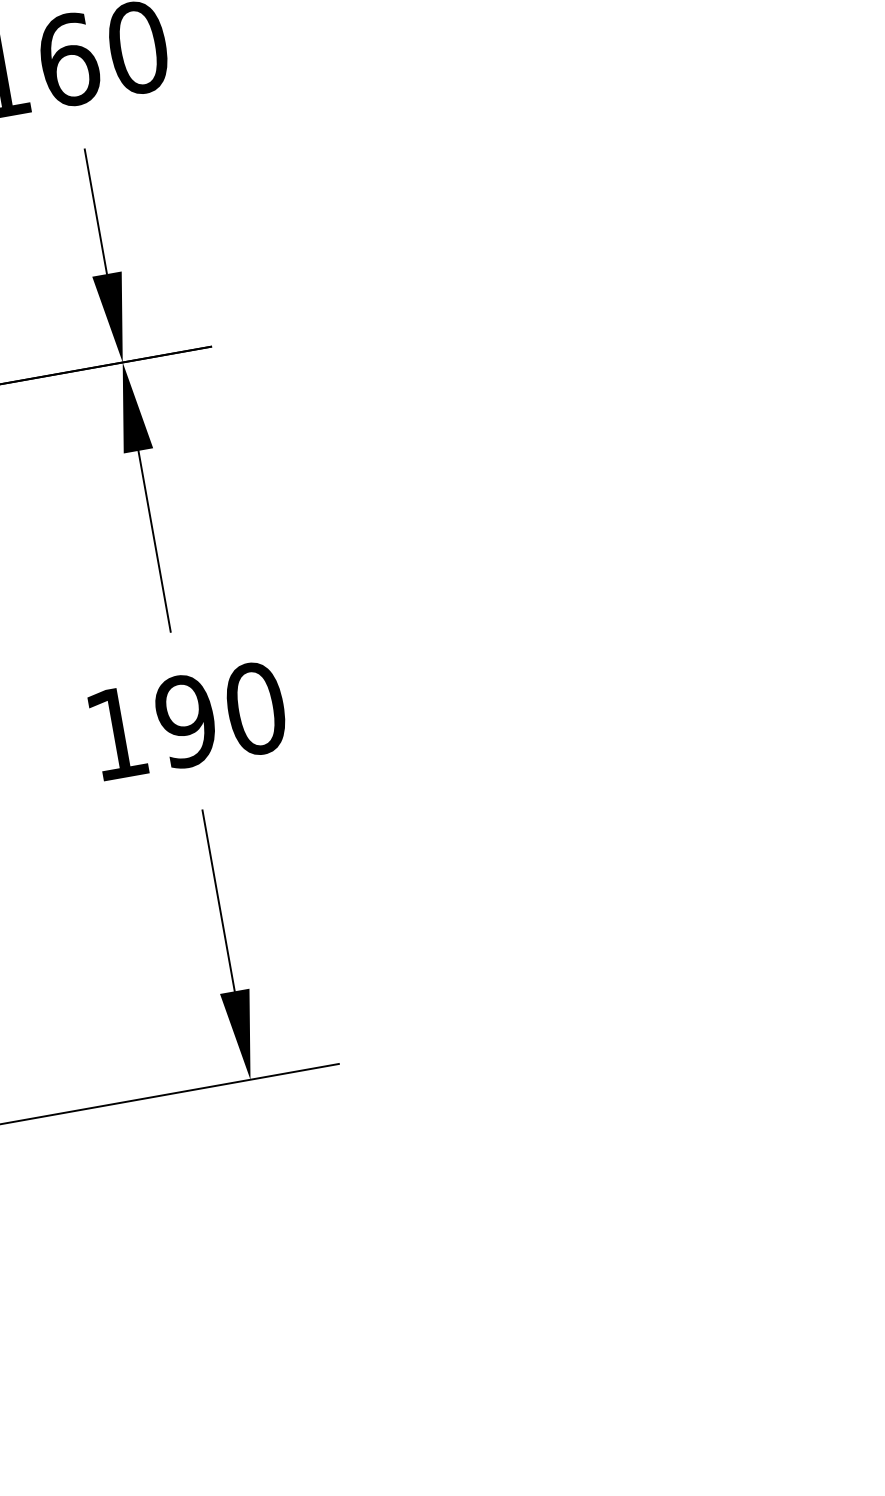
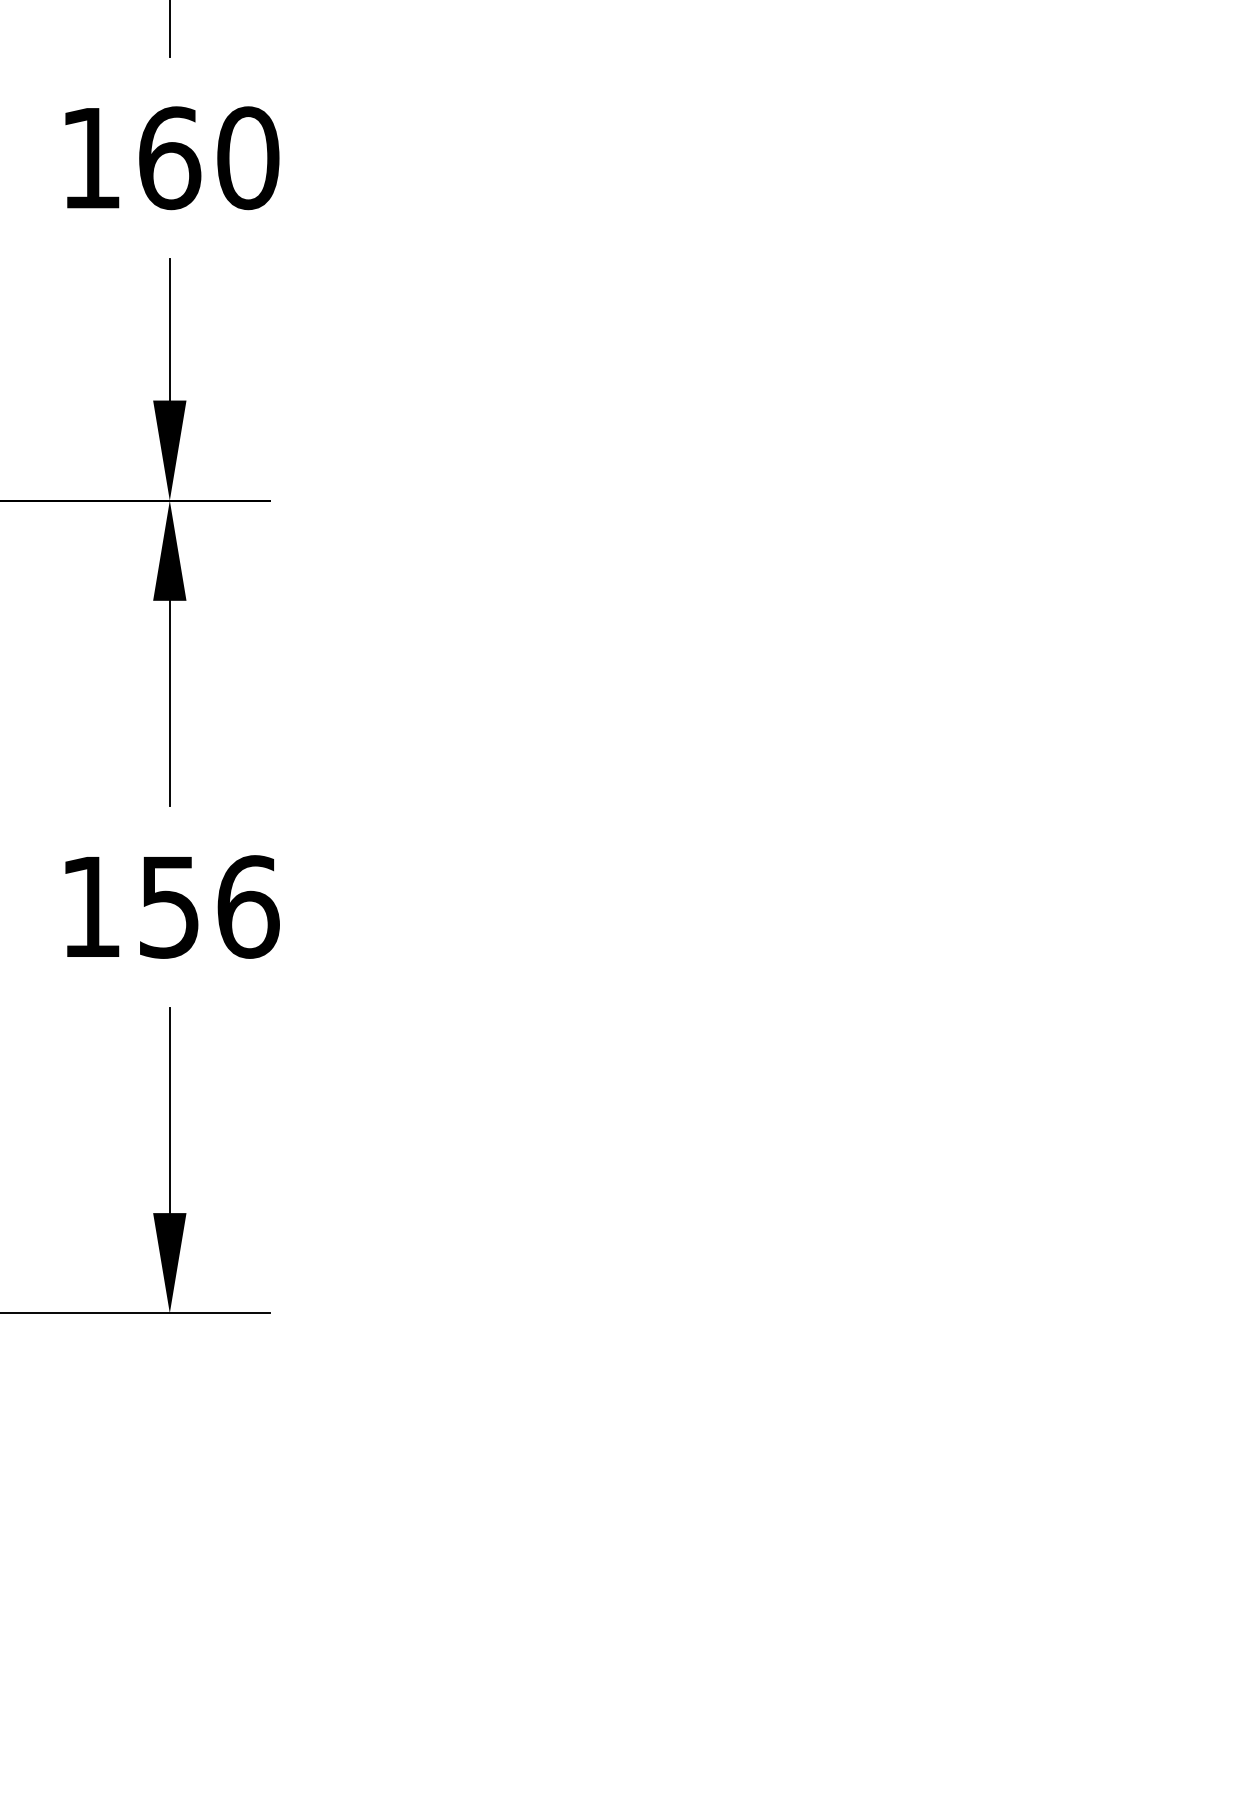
text: (220, 714) -> (208, 906), 190 -> 156

